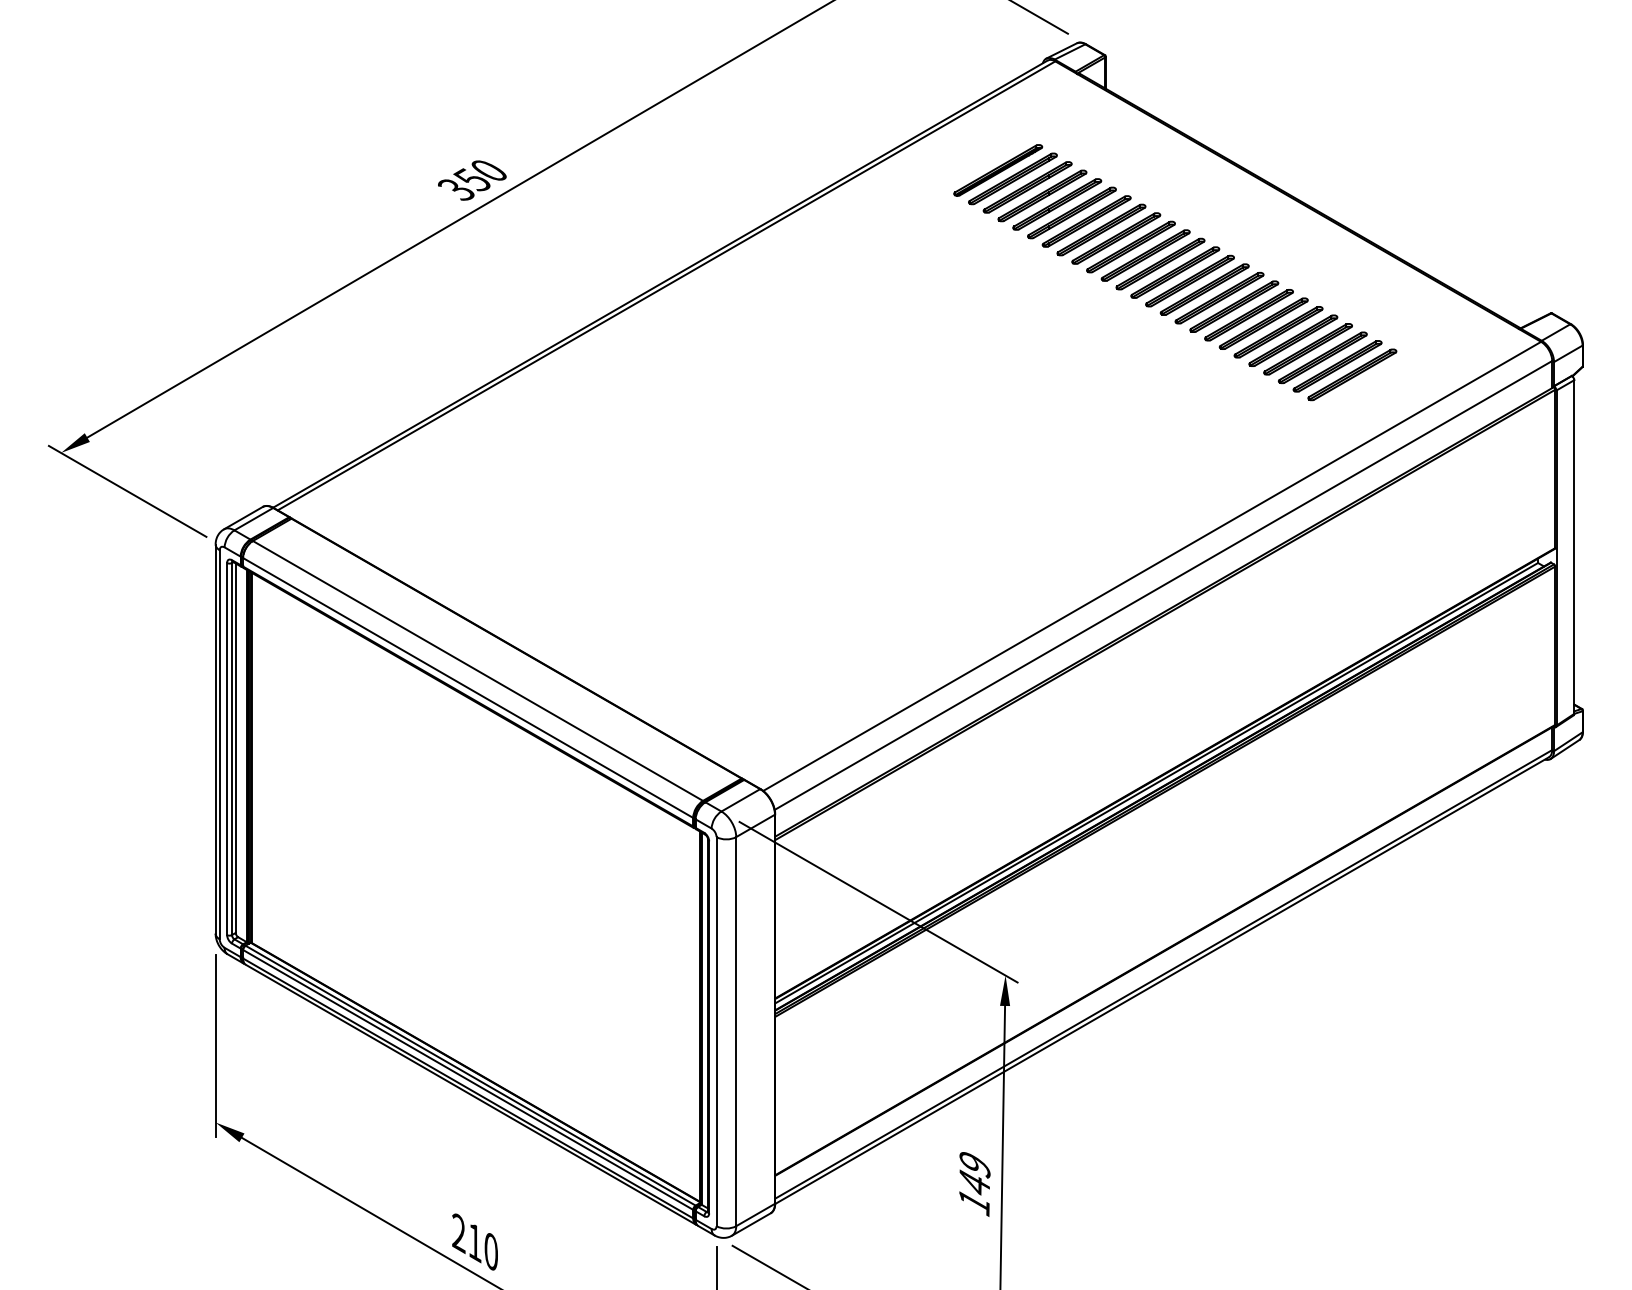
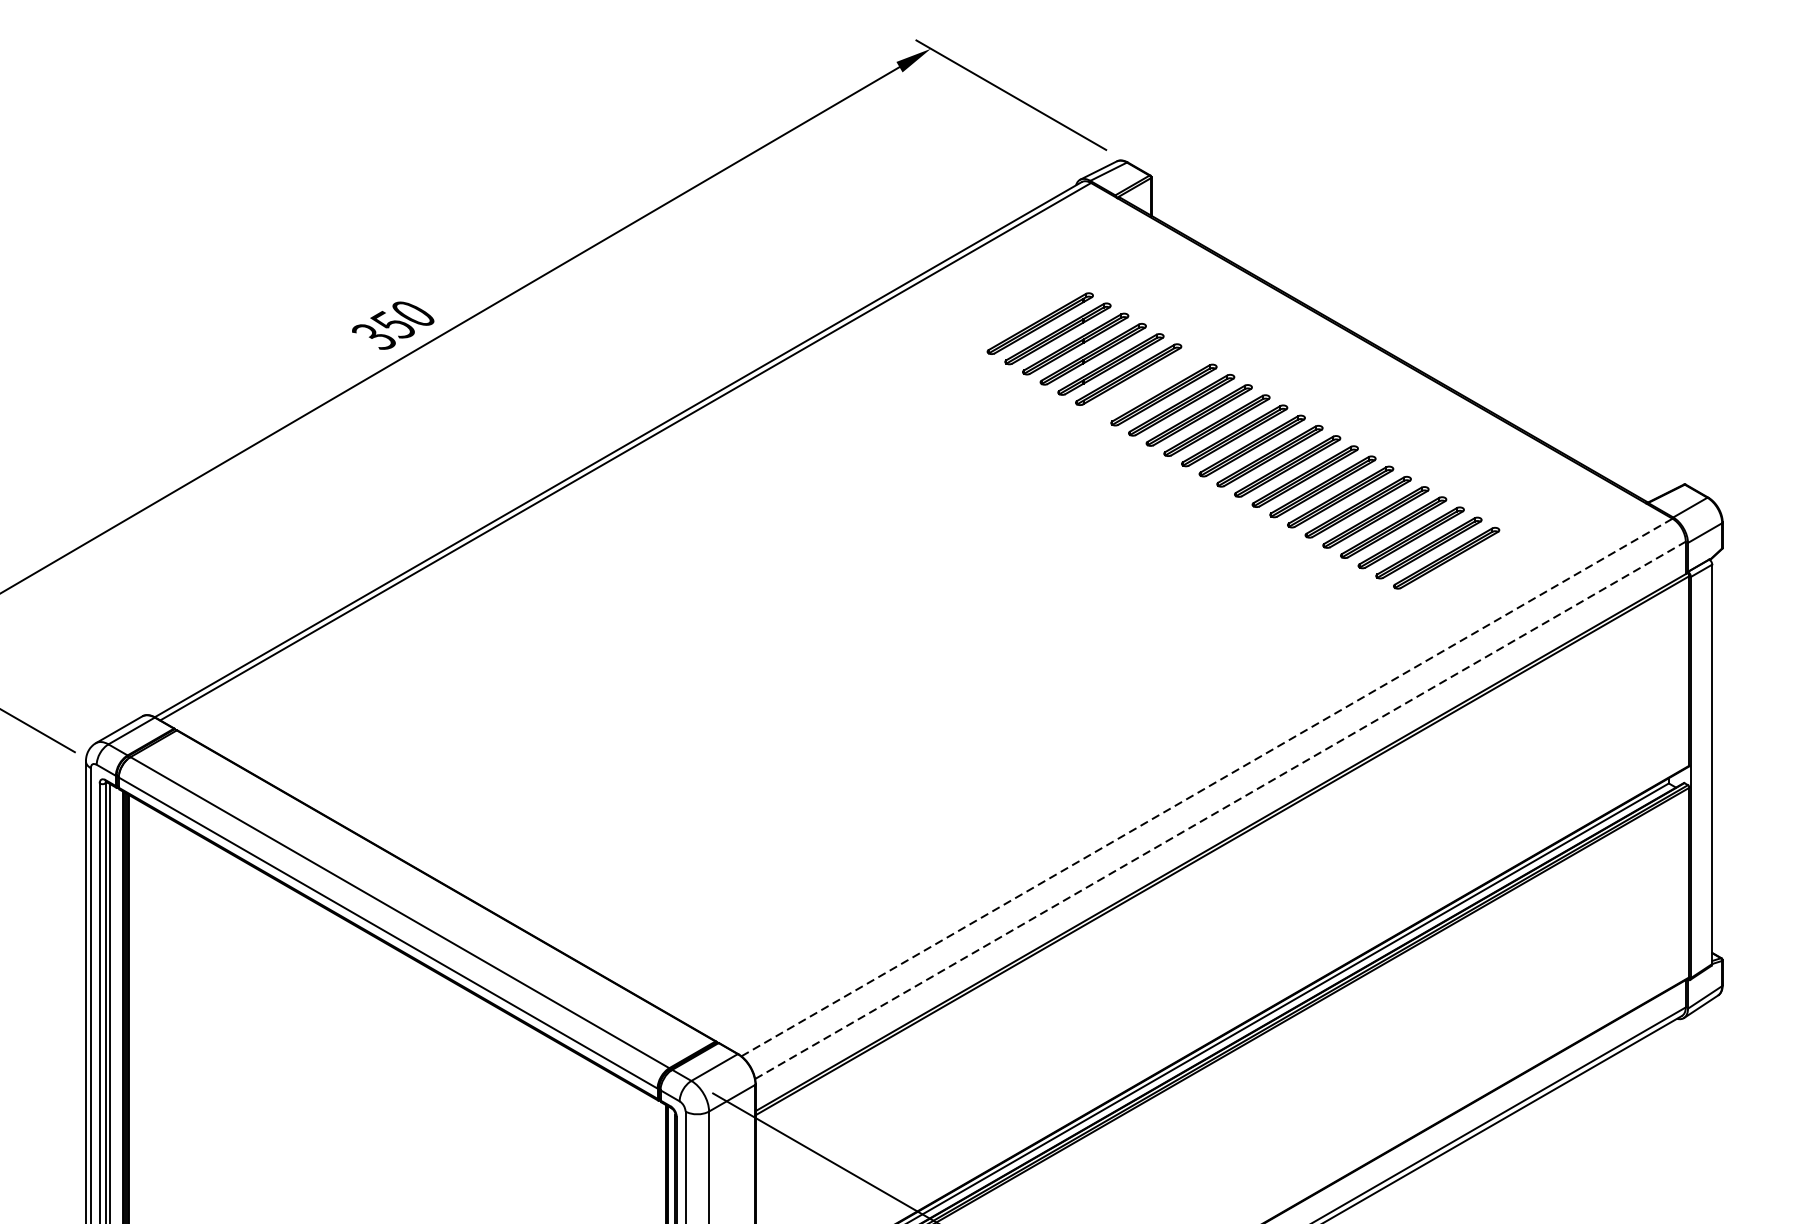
part: (998, 170) -> (1023, 313), removed
part: (1101, 229) -> (1146, 384), removed
line: (1152, 566) -> (1207, 787), solid -> dashed
line: (1163, 585) -> (1220, 810), solid -> dashed

